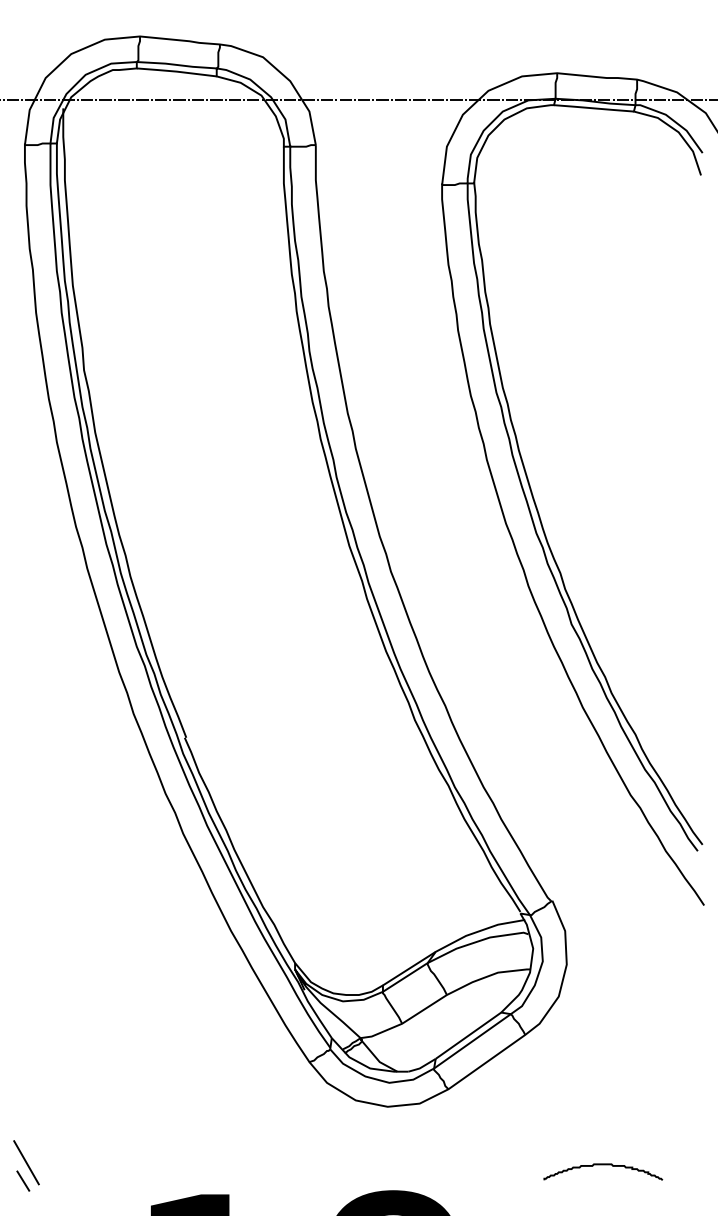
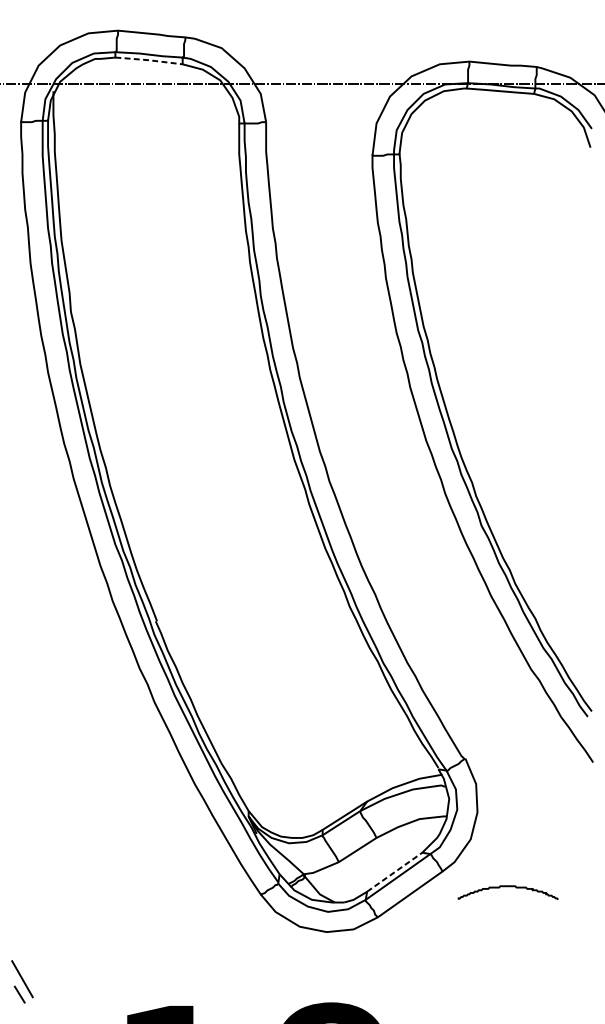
line: (176, 71) -> (148, 60), solid -> dashed
line: (468, 1035) -> (394, 872), solid -> dashed
curve: (603, 1165) -> (508, 887), moved

